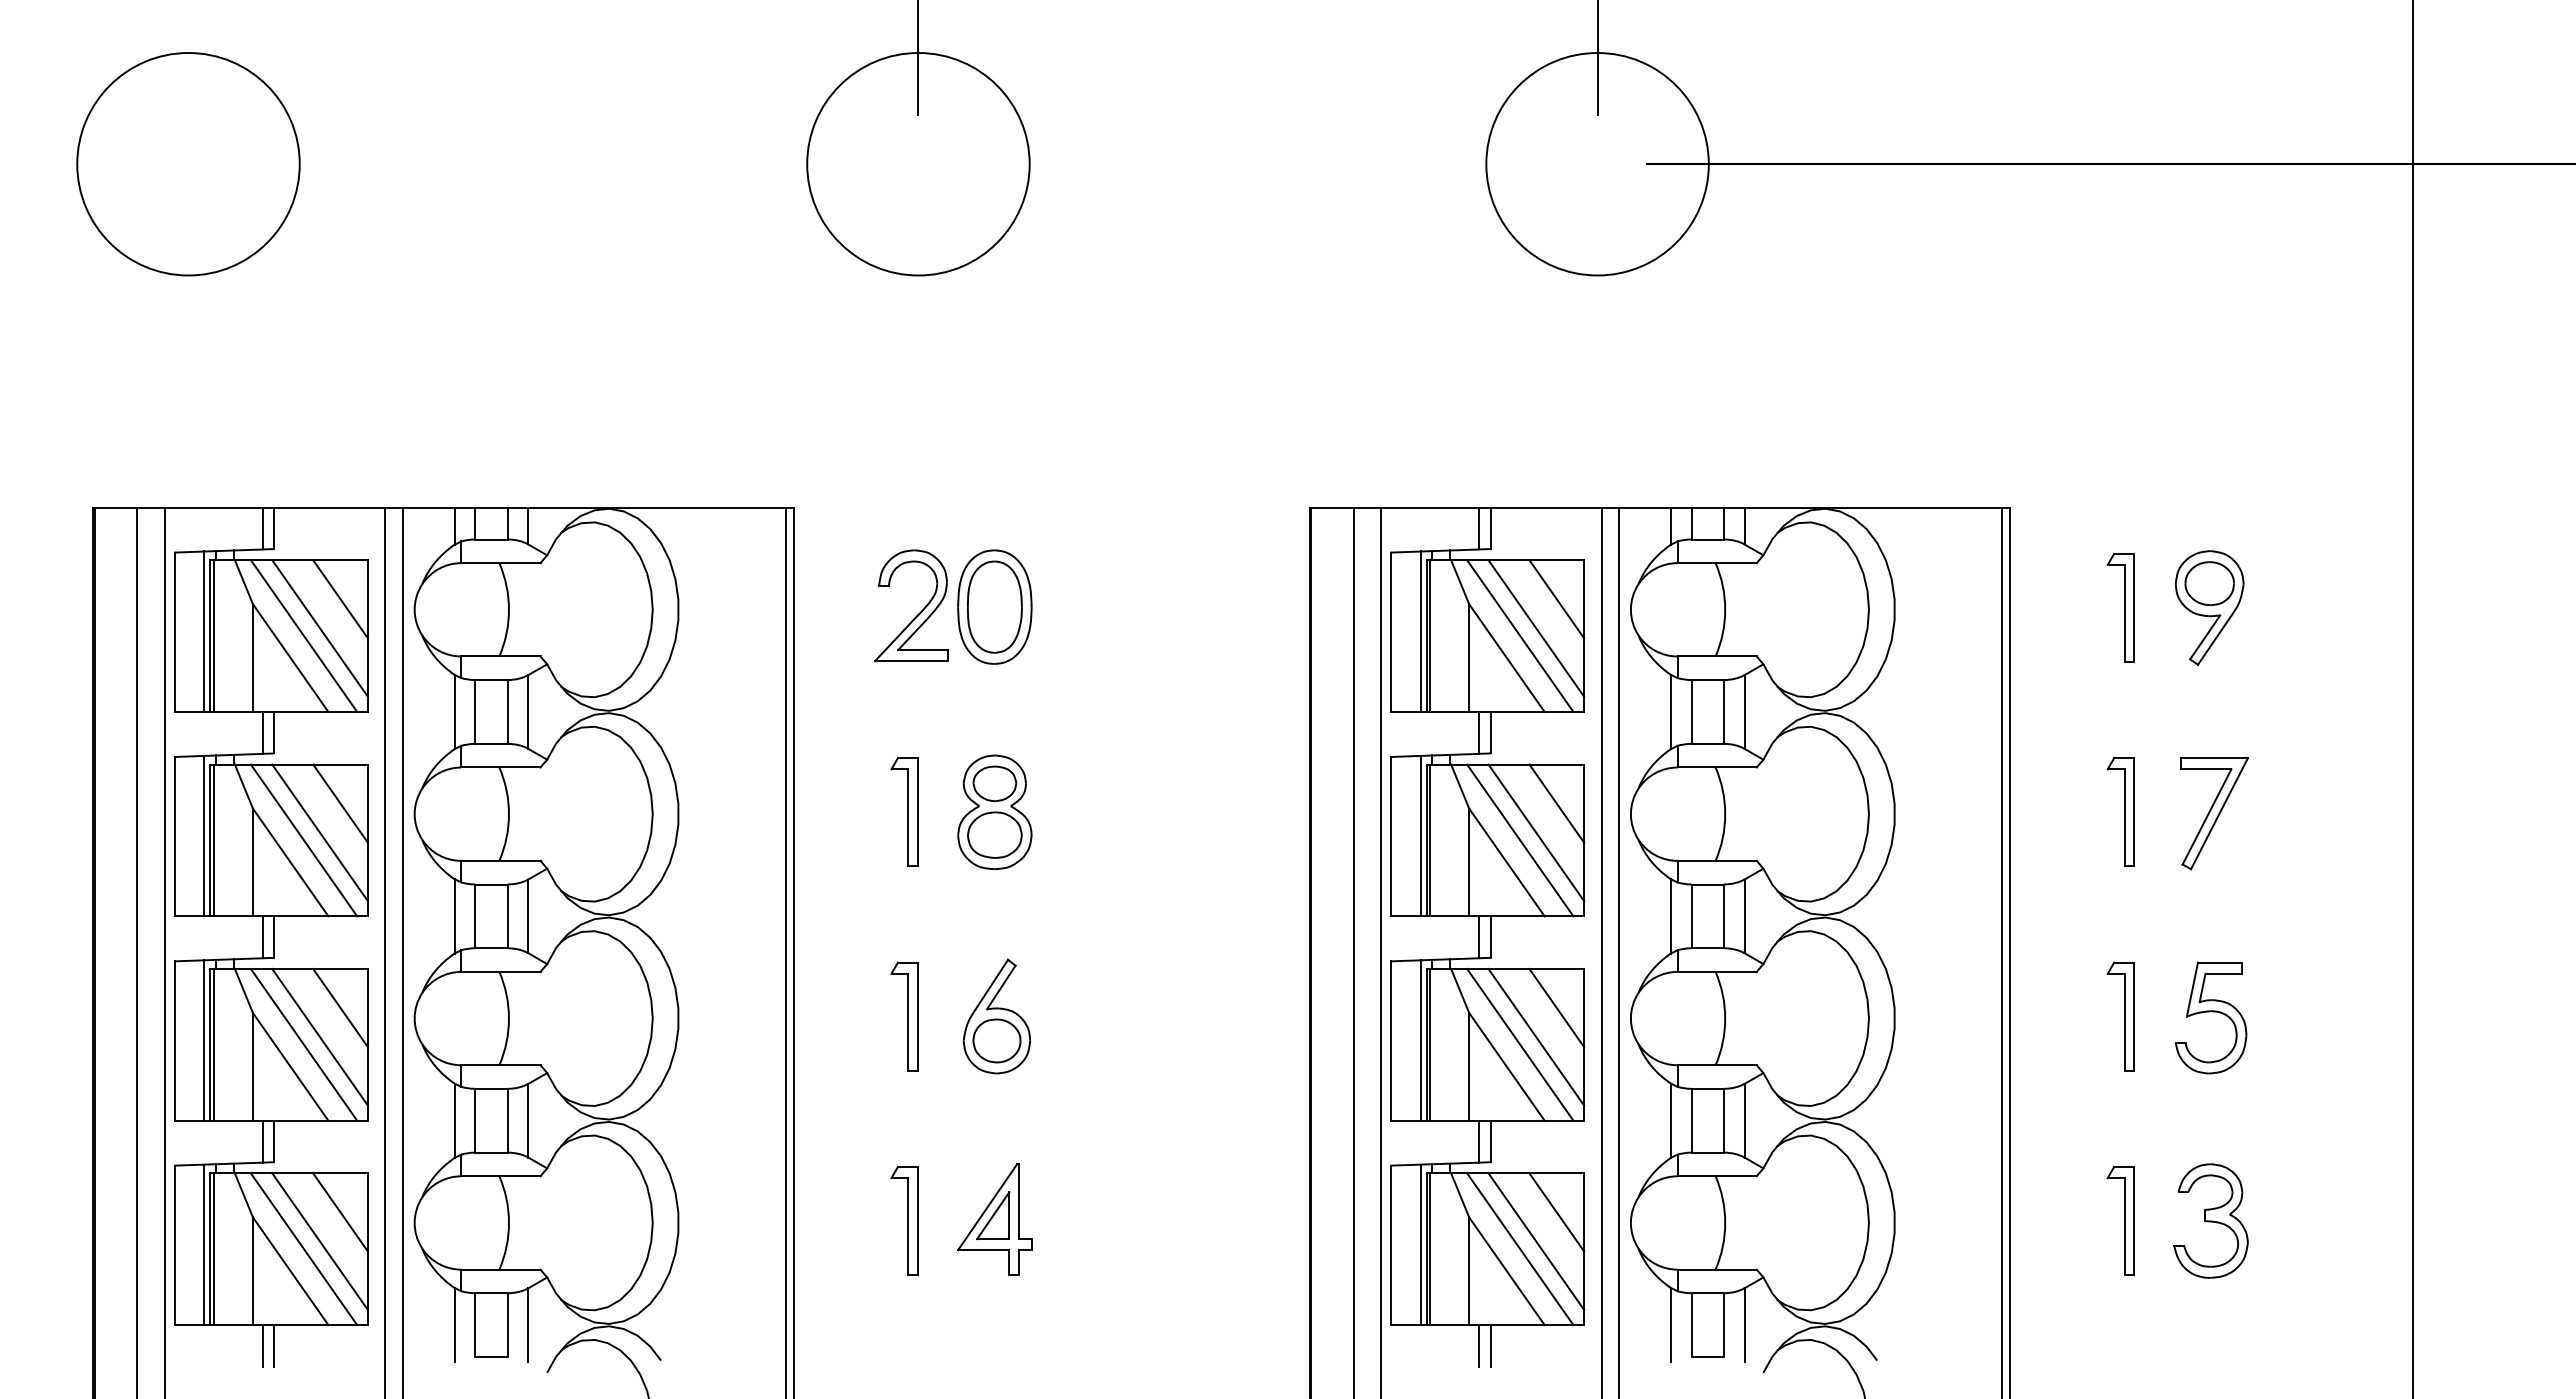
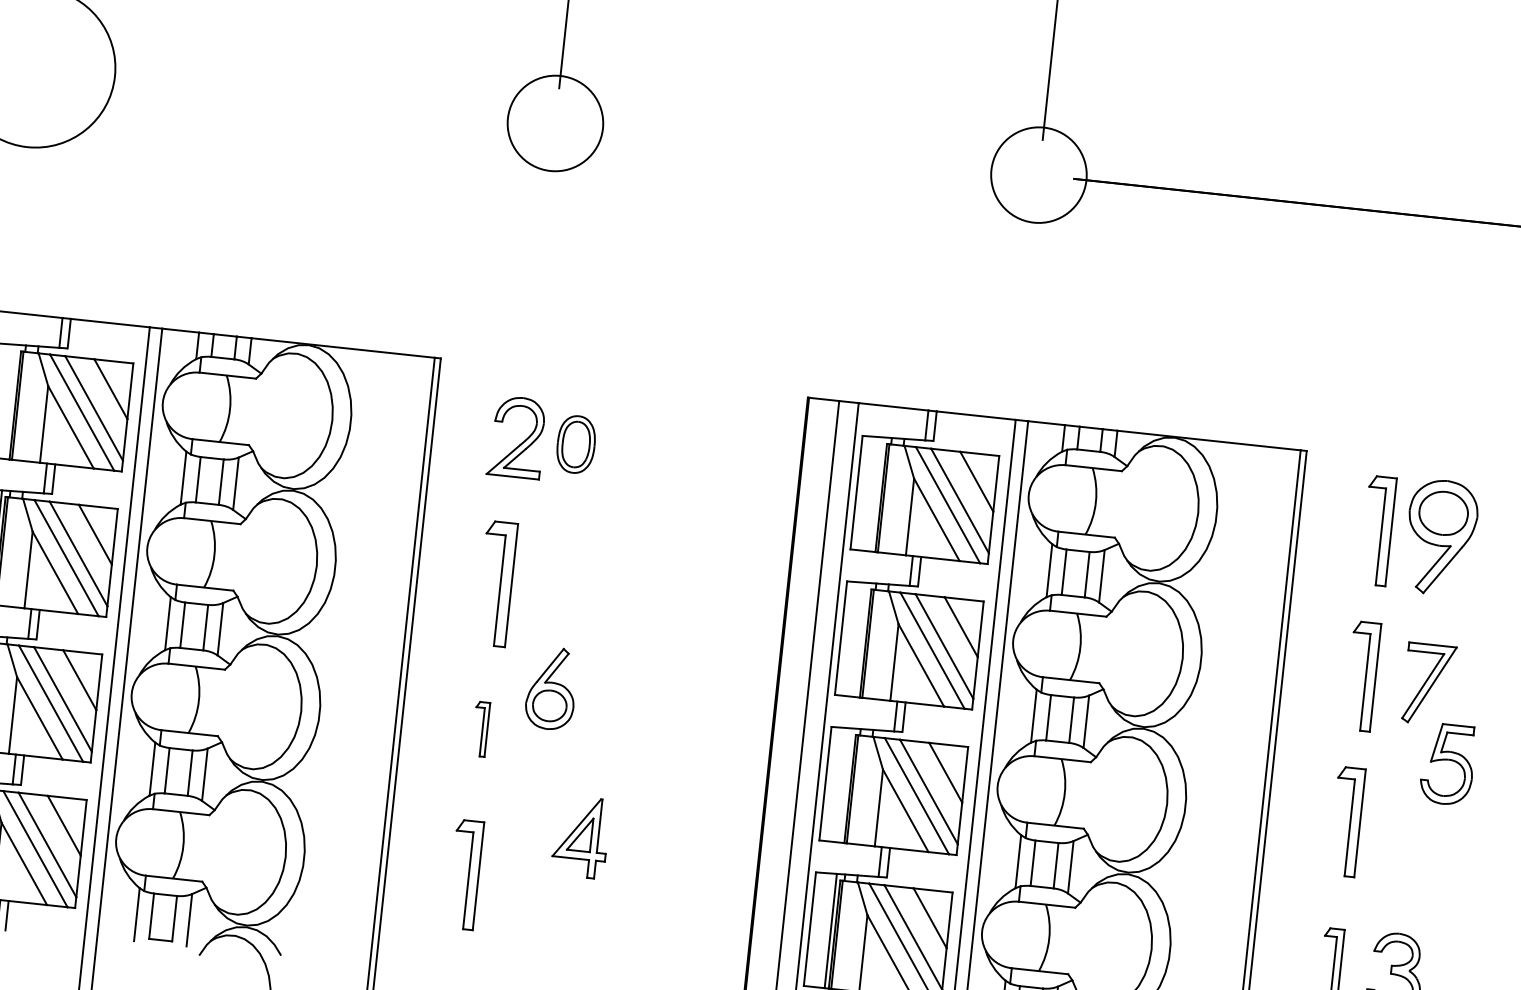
circle: (918, 164) -> (555, 123), size x0.6
circle: (1597, 164) -> (1038, 175), size x0.6
part: (994, 606) -> (575, 444), size x0.7
part: (2120, 607) -> (1377, 530), size x1.4
part: (2209, 607) -> (1440, 537), size x1.4
line: (204, 631) -> (11, 401), removed
line: (1420, 631) -> (877, 494), removed
part: (904, 811) -> (496, 583), size x1.6
part: (994, 811) -> (560, 590), removed
part: (2120, 811) -> (1362, 675), size x1.4
line: (1420, 835) -> (861, 639), removed
part: (904, 1016) -> (480, 729), size x0.7
part: (996, 1016) -> (551, 688), moved
part: (2120, 1016) -> (1346, 821), size x1.4
part: (2211, 1017) -> (1448, 764), moved
line: (1420, 1040) -> (846, 785), removed
part: (994, 1219) -> (580, 837), moved
part: (904, 1220) -> (465, 874), size x1.4

